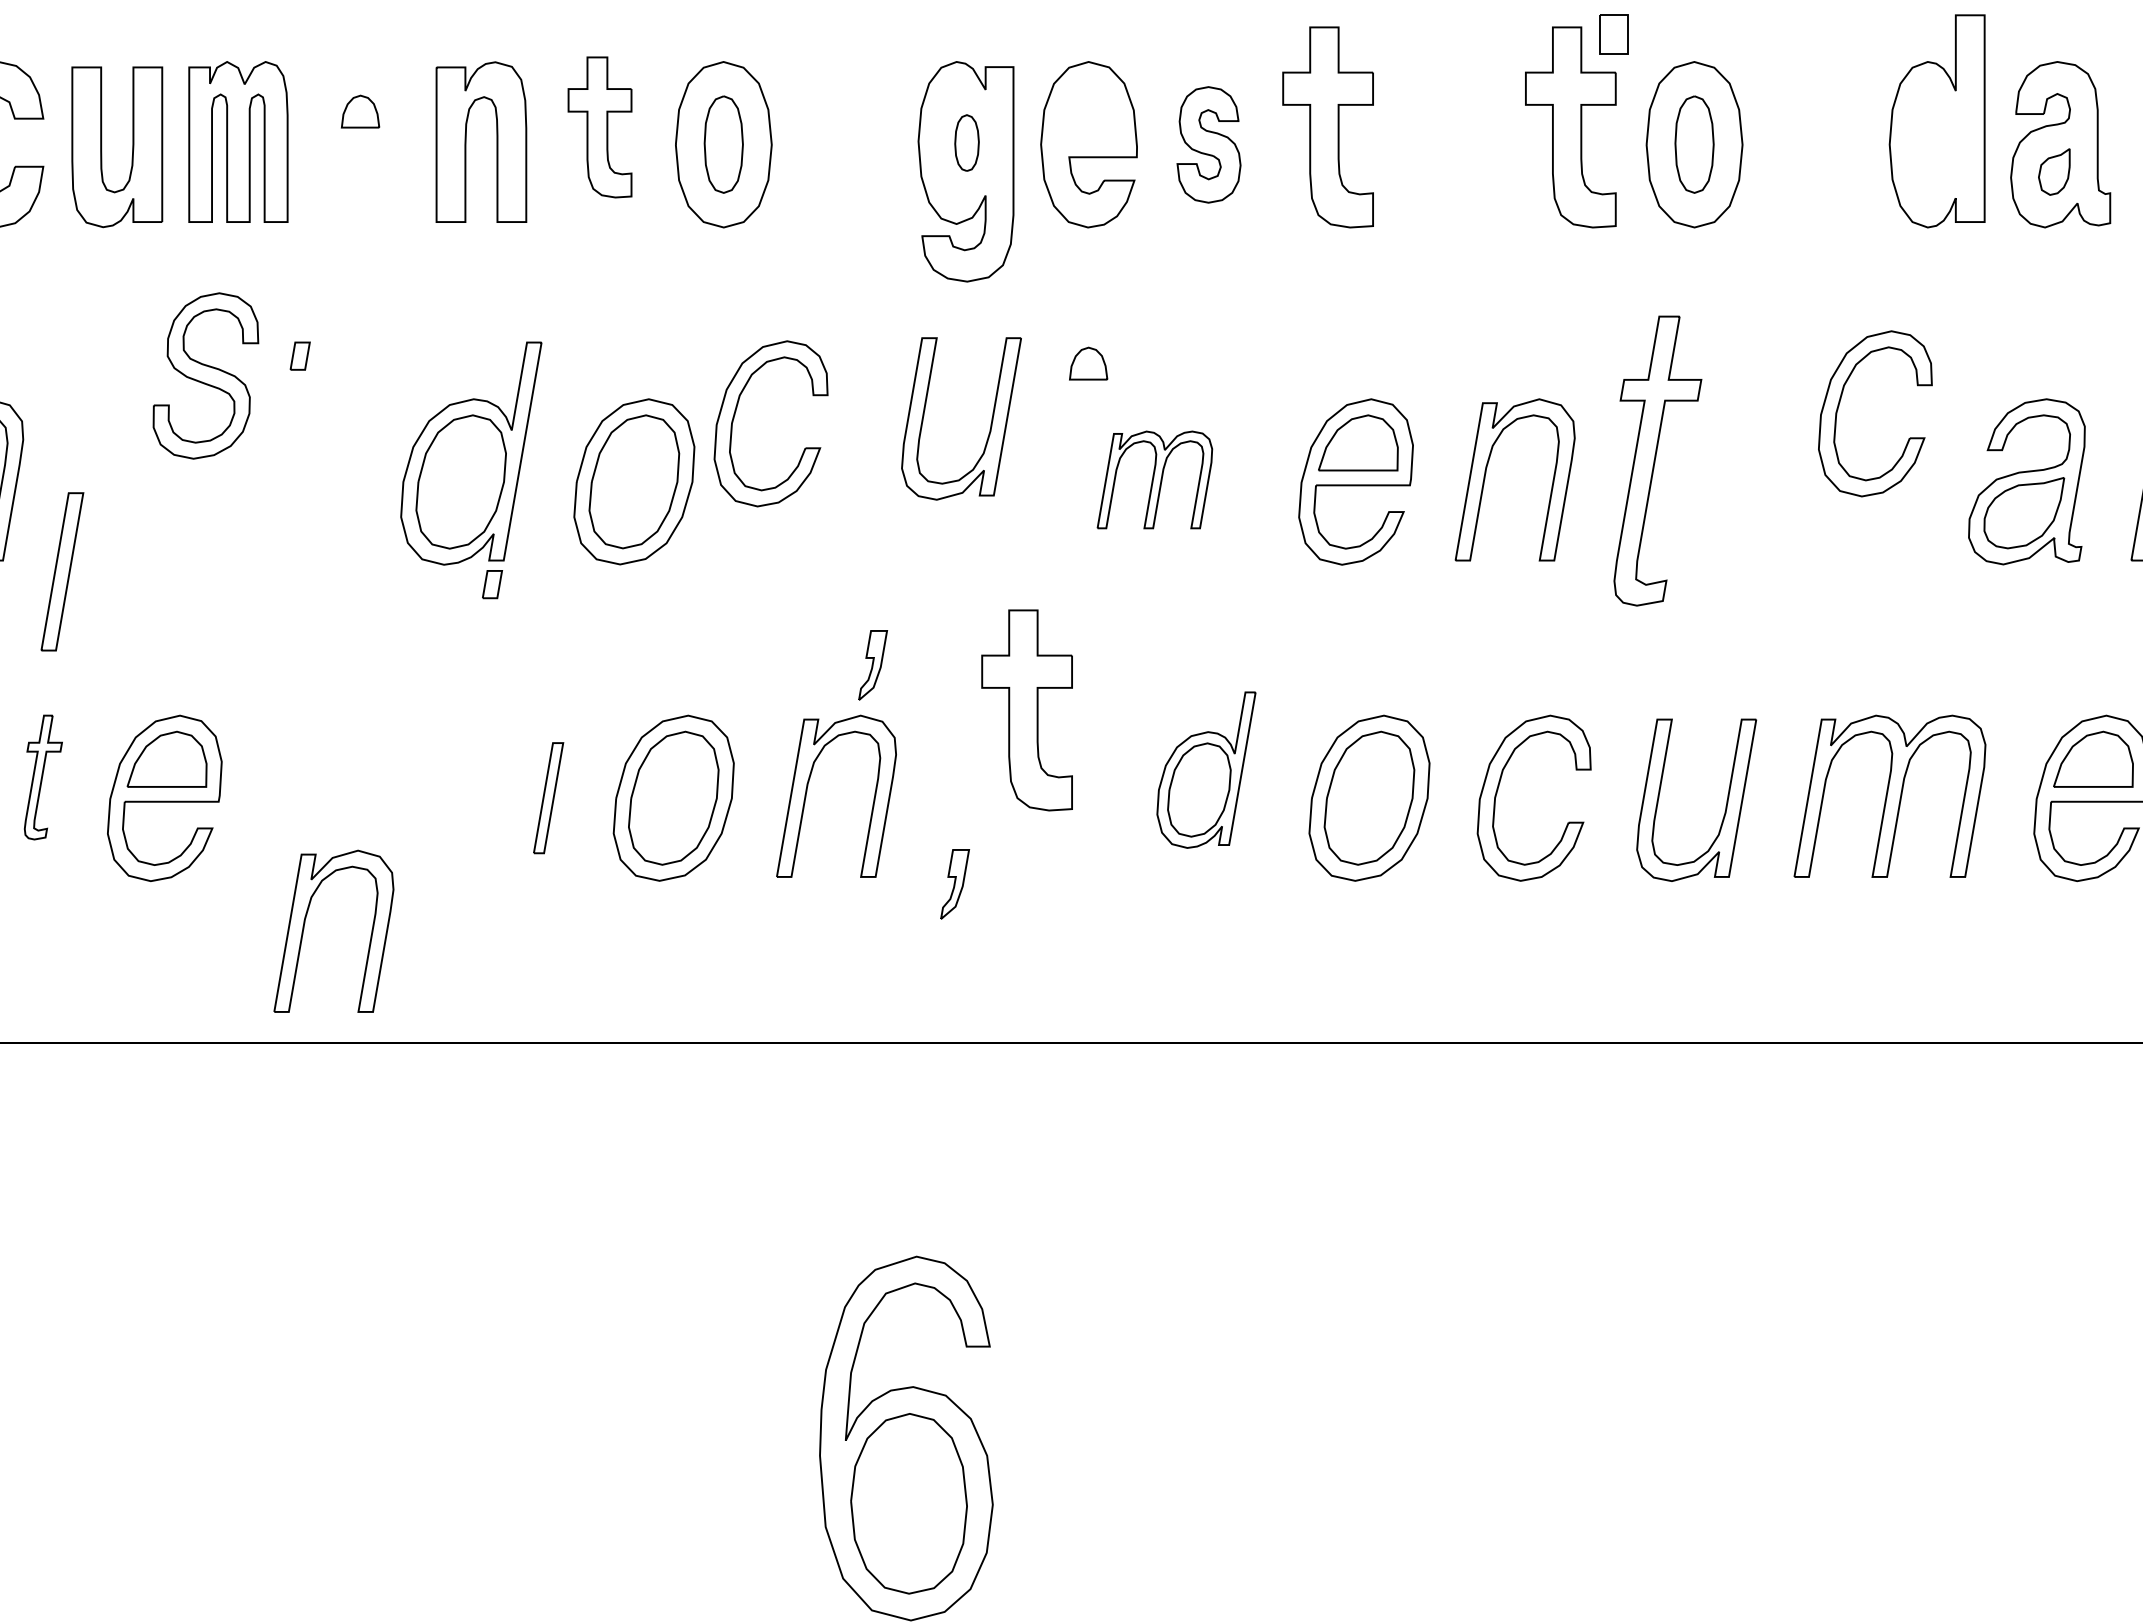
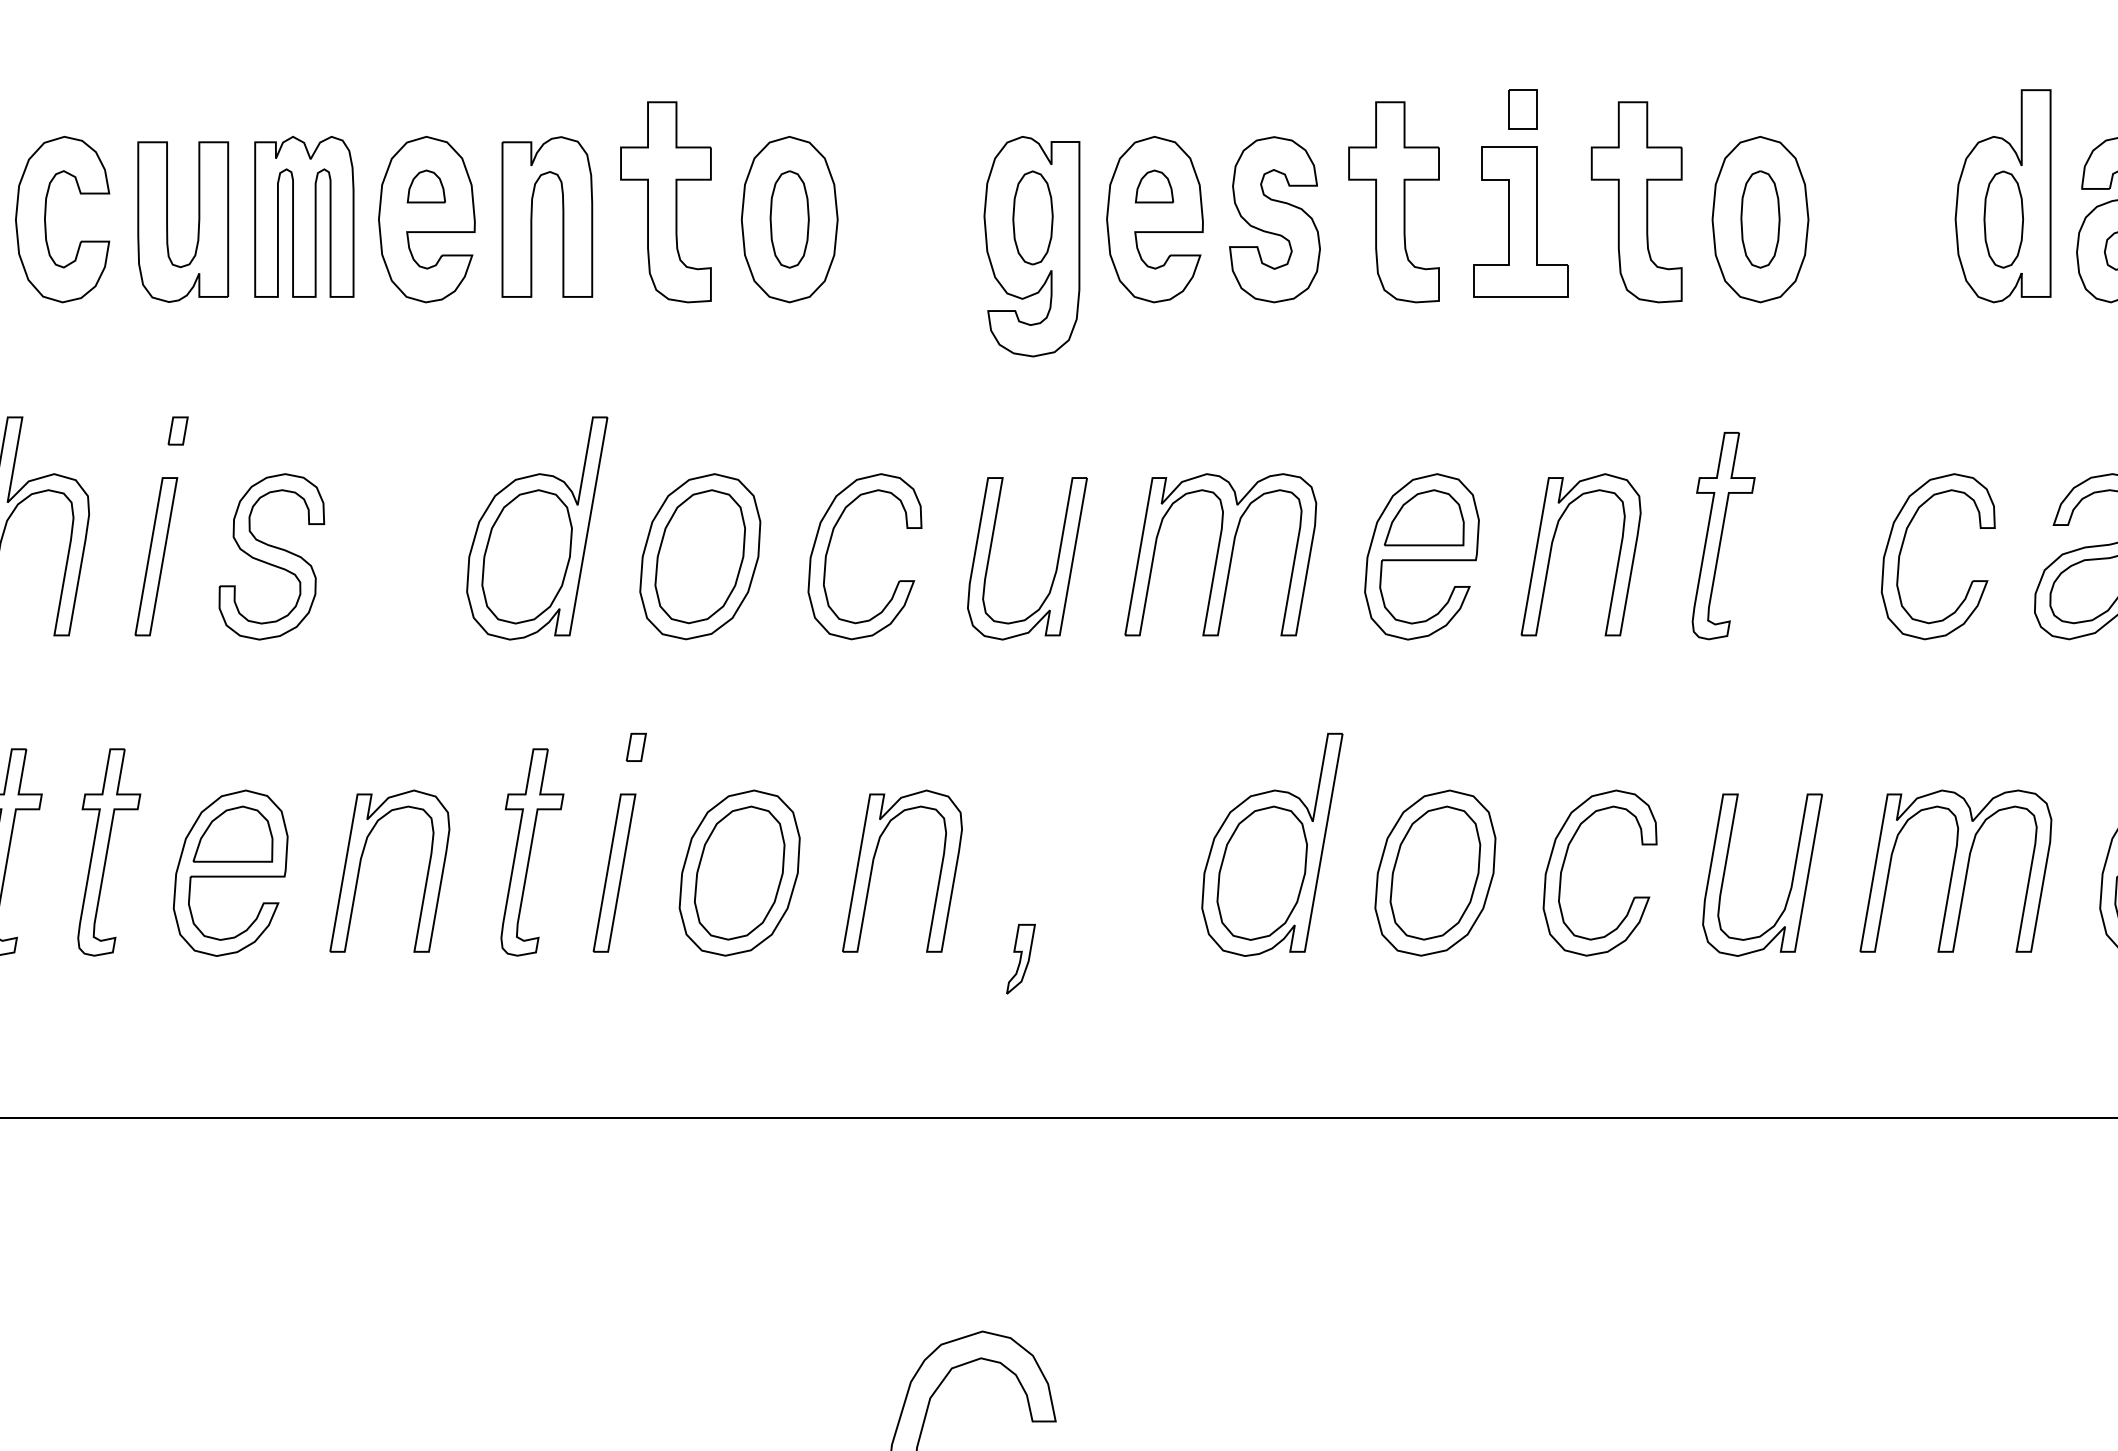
part: (1613, 34) -> (1522, 109), moved
part: (599, 127) -> (665, 202), size x1.43
part: (966, 142) -> (1032, 217), size x1.67
part: (360, 144) -> (426, 219), added
part: (1208, 144) -> (1274, 219), size x1.43
part: (1937, 144) -> (2003, 219), added
part: (1454, 147) -> (1520, 222), added
part: (299, 355) -> (177, 430), moved
part: (1088, 363) -> (1154, 186), moved
part: (205, 375) -> (271, 556), moved
part: (1839, 406) -> (1902, 549), moved
part: (735, 415) -> (829, 548), moved
part: (990, 423) -> (1056, 563), moved
part: (1657, 461) -> (1723, 536), size x0.71
part: (1154, 479) -> (1220, 554), size x1.67
part: (62, 571) -> (156, 556), moved
part: (492, 584) -> (636, 747), moved
part: (873, 665) -> (939, 740), removed
part: (1026, 710) -> (1092, 785), removed
part: (1206, 770) -> (1272, 845), size x1.43
part: (43, 777) -> (109, 852), size x1.67
part: (466, 777) -> (532, 852), added
part: (548, 797) -> (614, 872), size x1.43
part: (305, 923) -> (361, 863), moved

